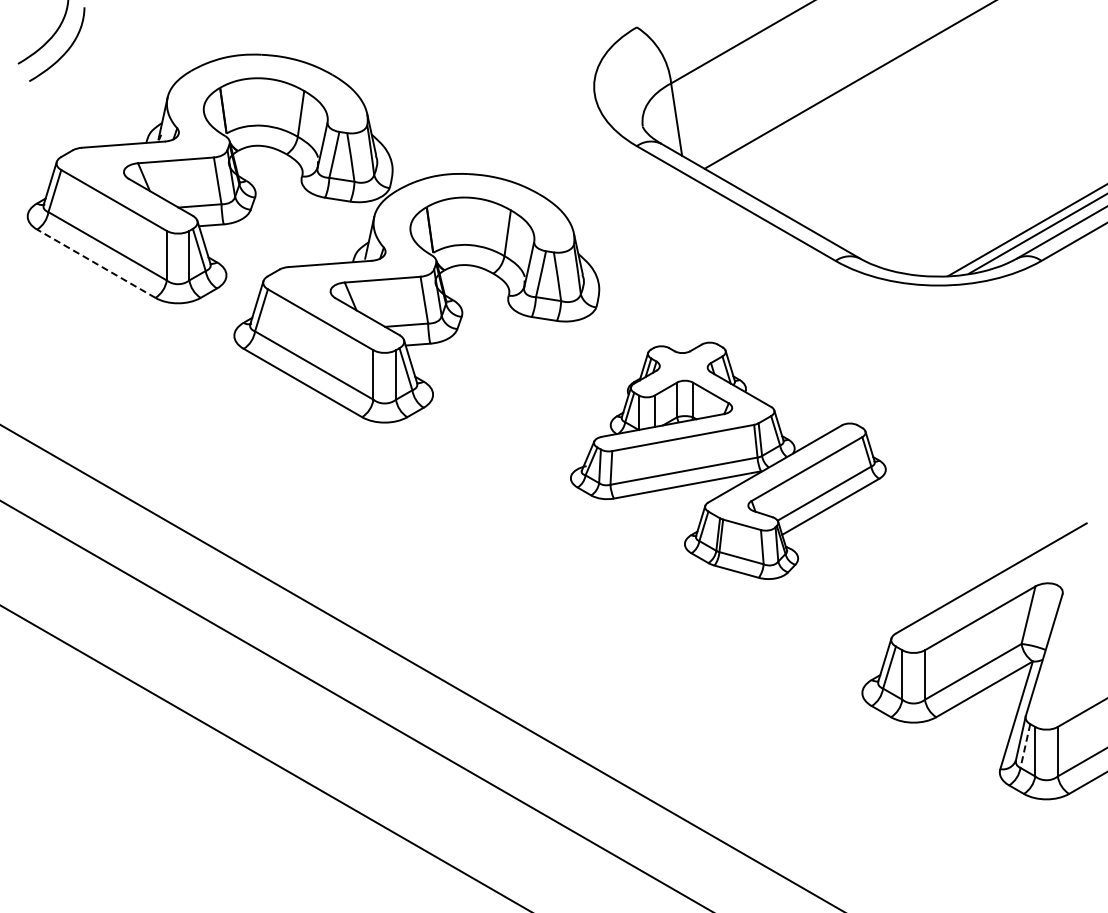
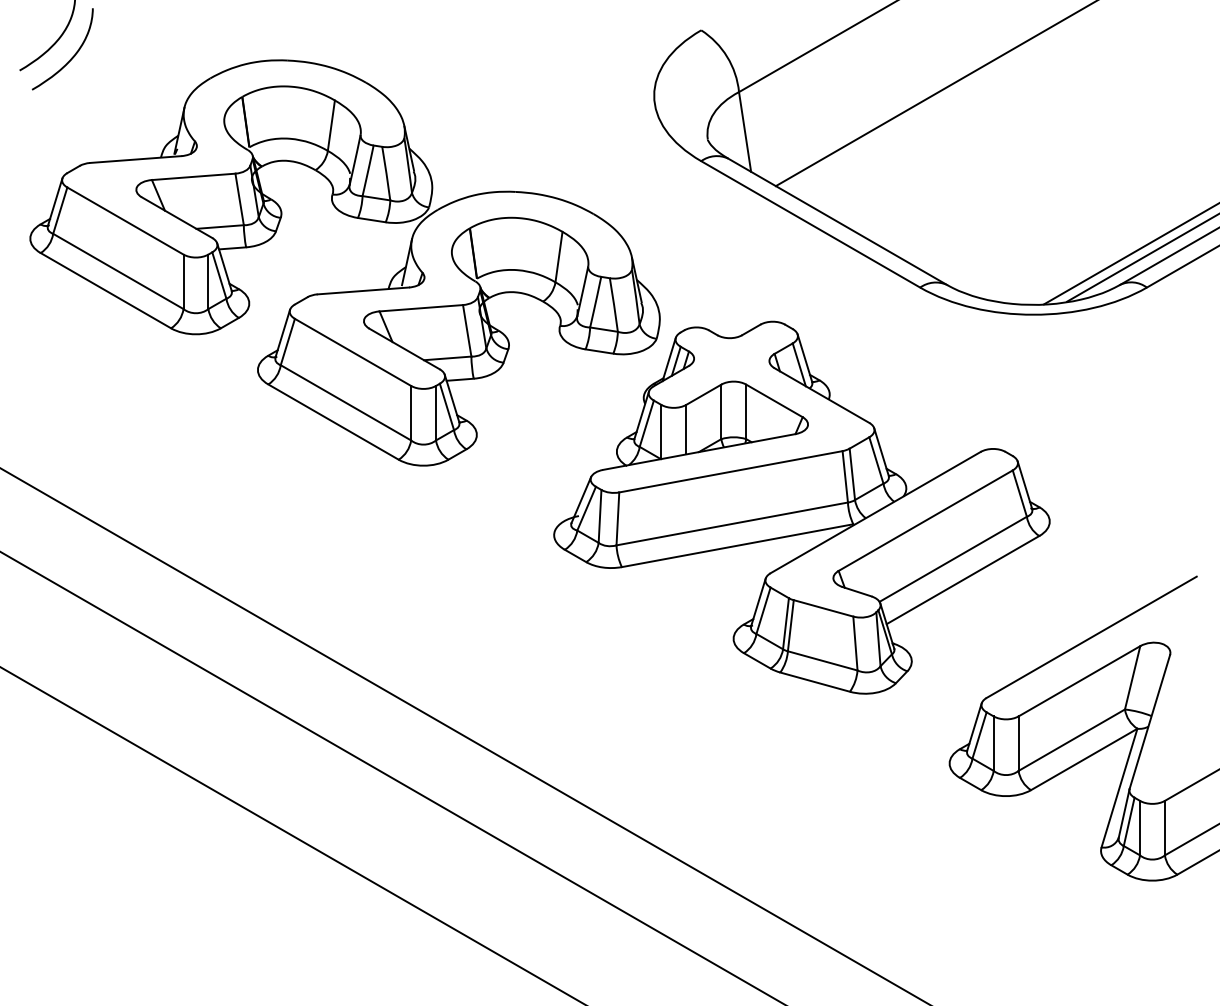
line: (95, 263) -> (105, 290), dashed -> solid
part: (728, 460) -> (802, 507), size x1.43
line: (1025, 746) -> (1129, 822), dashed -> solid

